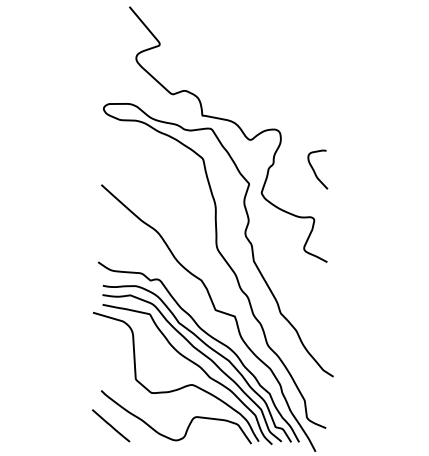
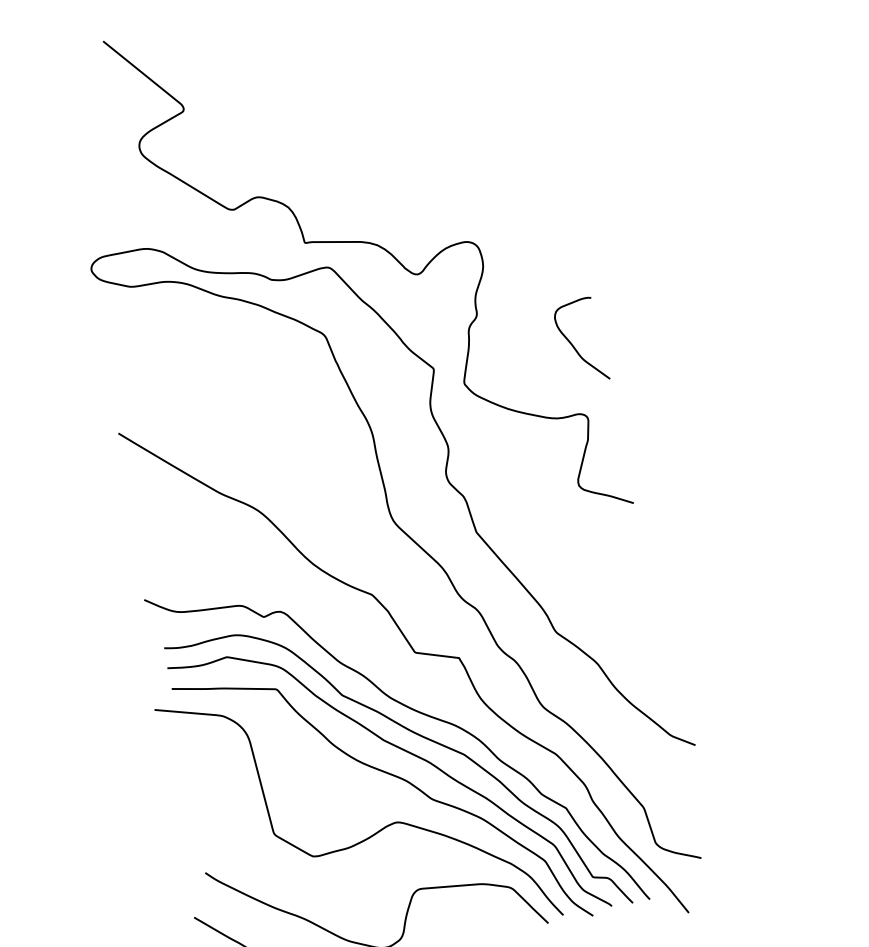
curve: (315, 171) -> (576, 346), moved

